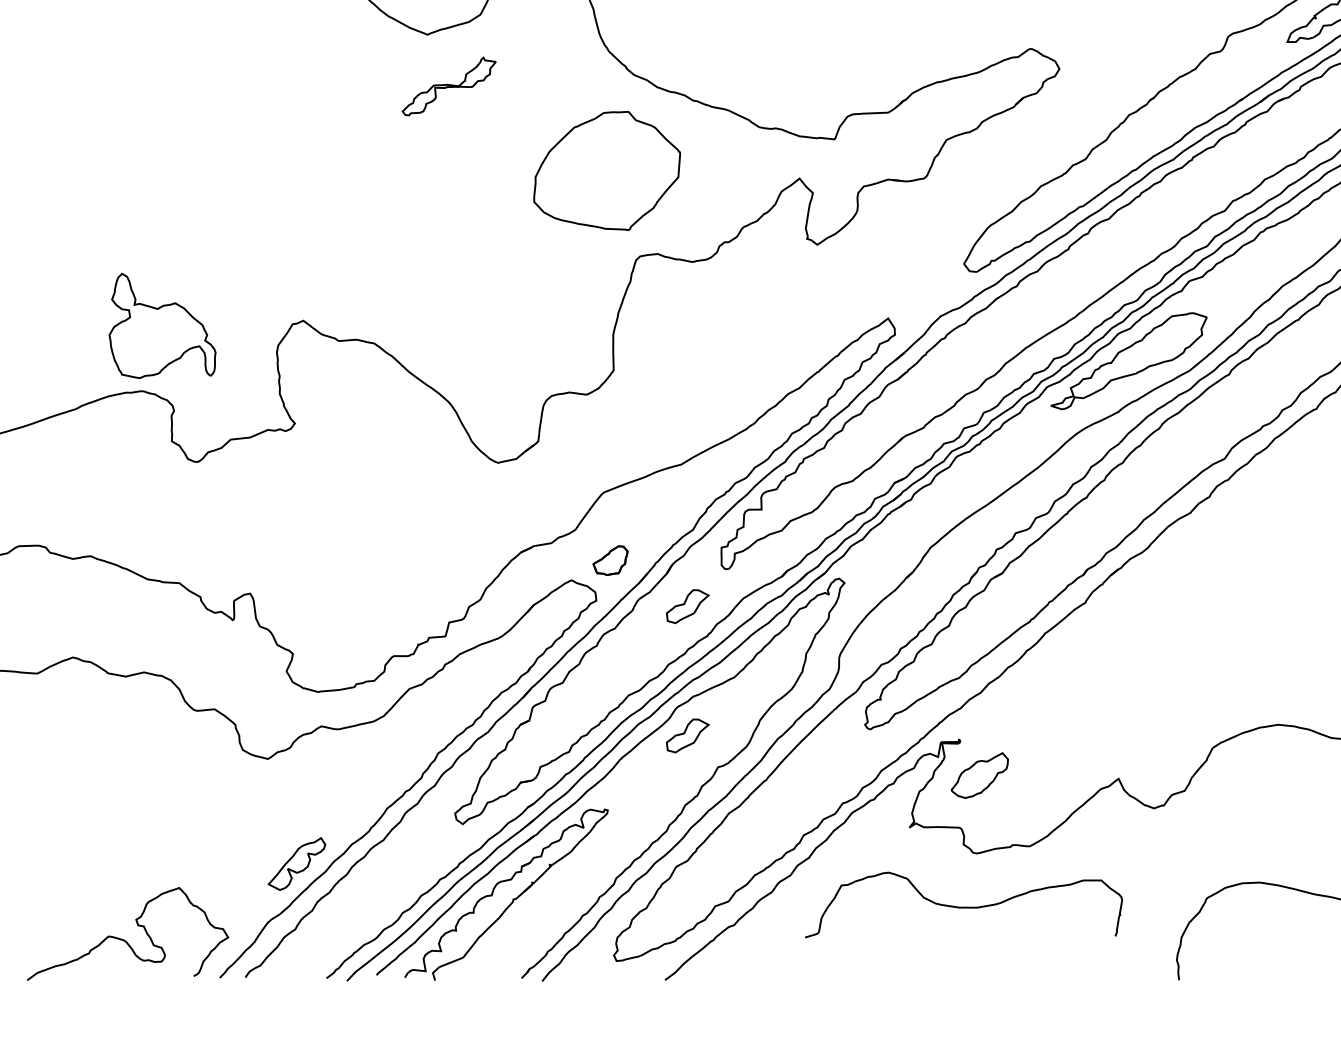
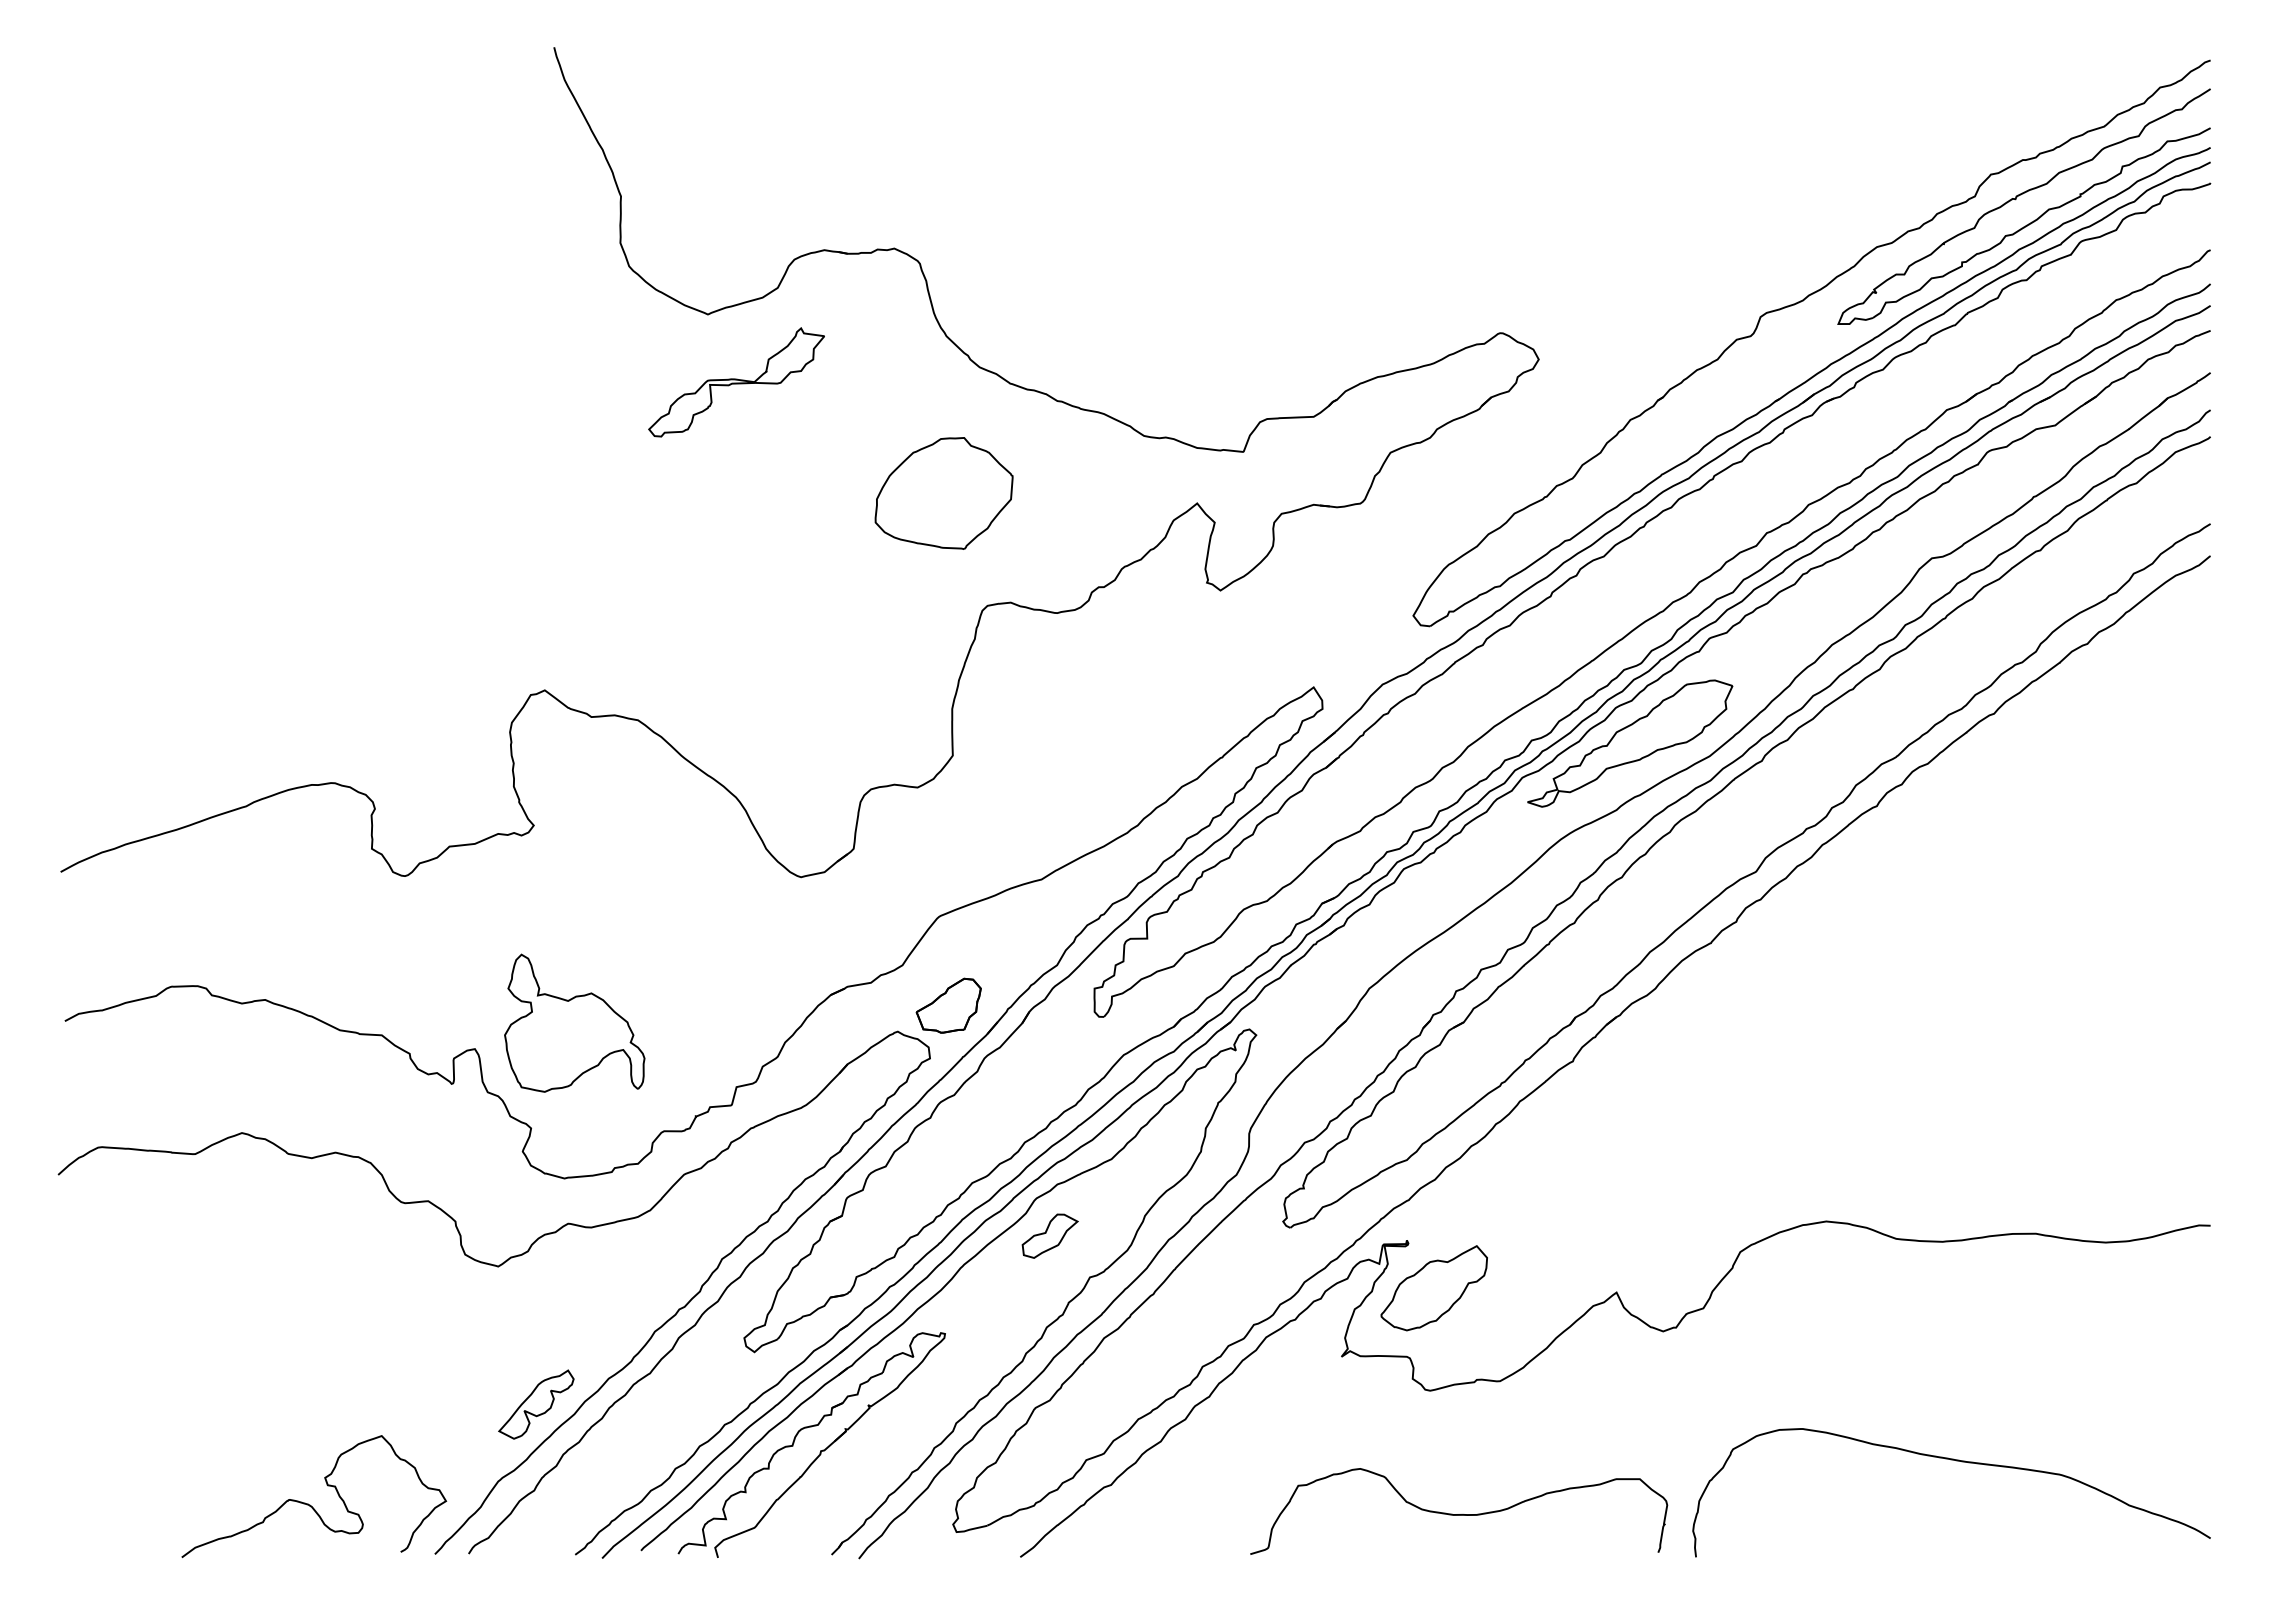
part: (449, 86) -> (736, 382), size x1.43
part: (606, 170) -> (943, 493), size x0.71
part: (162, 325) -> (574, 1022), moved
part: (610, 560) -> (948, 1005), size x1.43
part: (687, 606) -> (1049, 1065), removed
part: (979, 775) -> (1433, 1288), size x1.43
curve: (964, 907) -> (1459, 1514), moved

